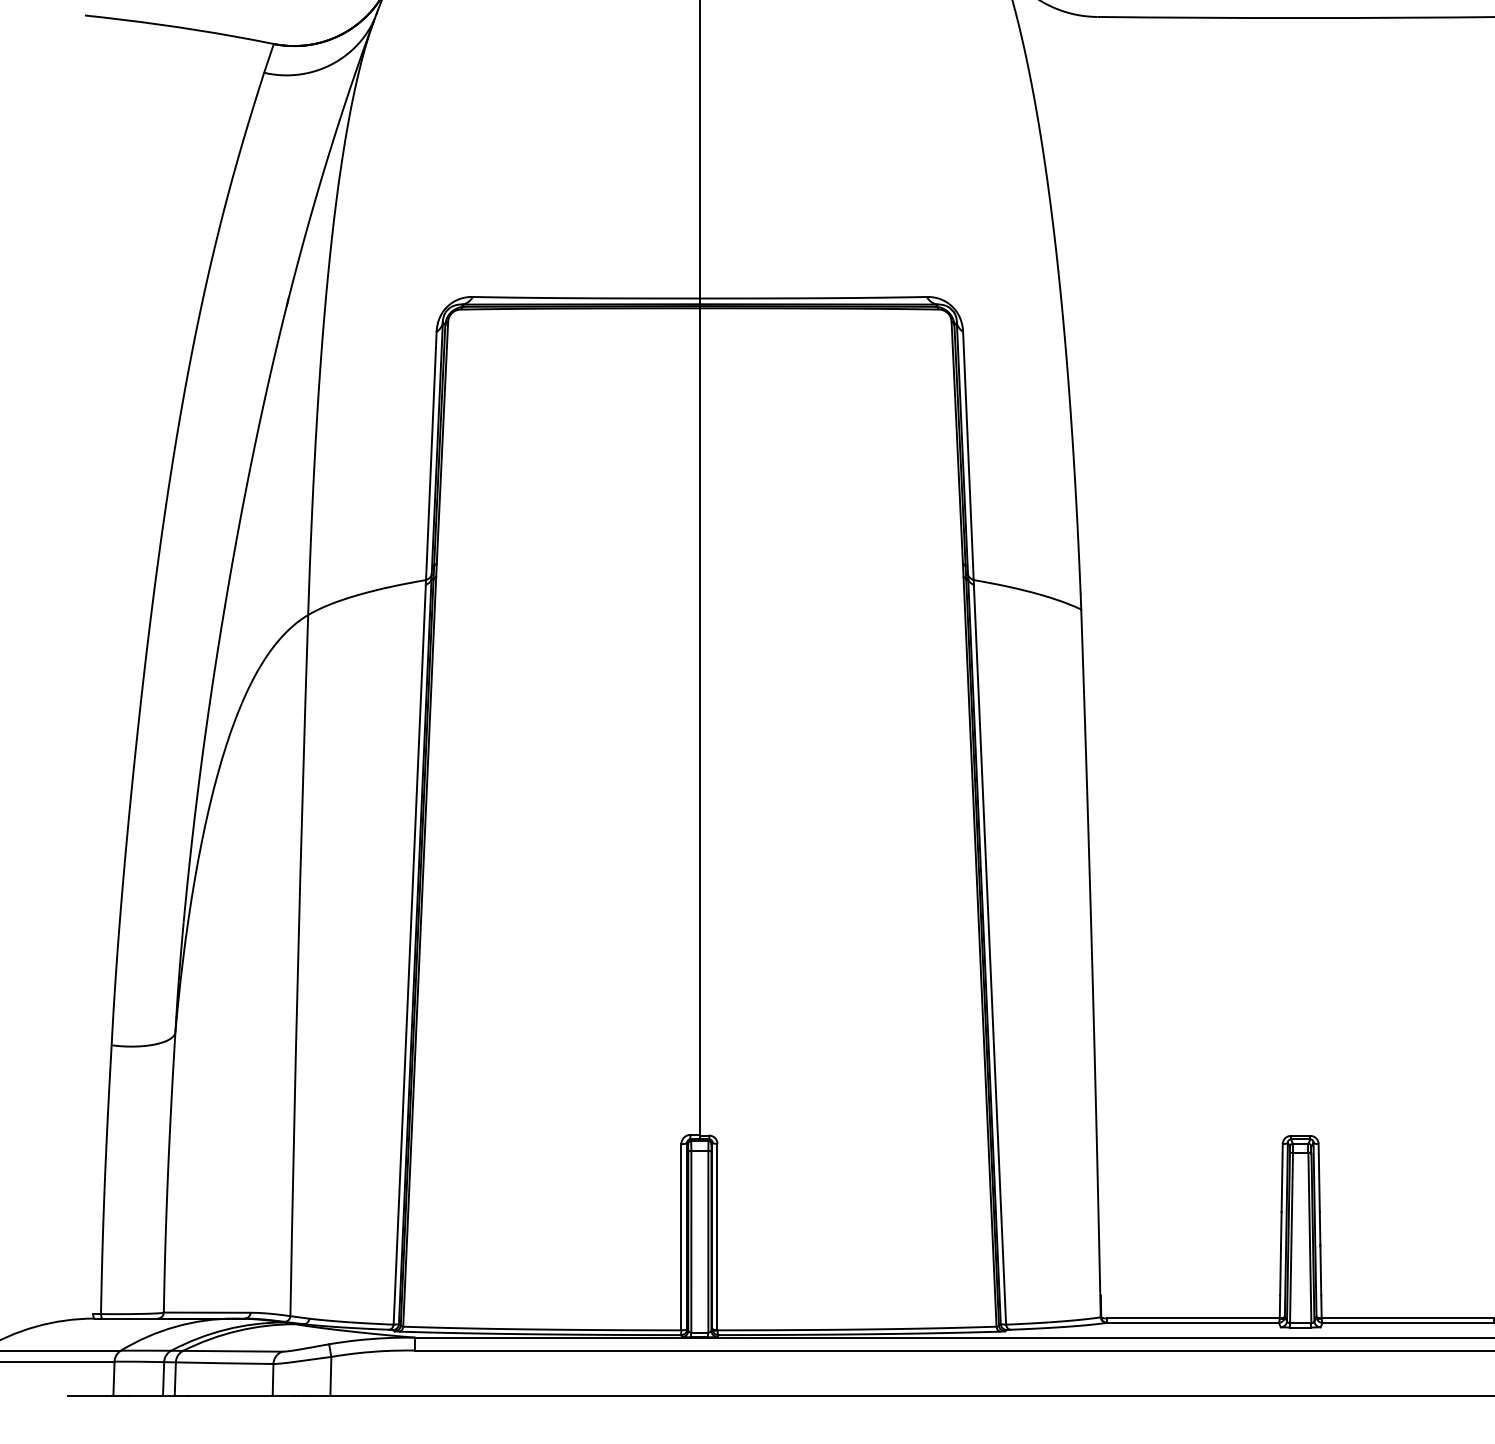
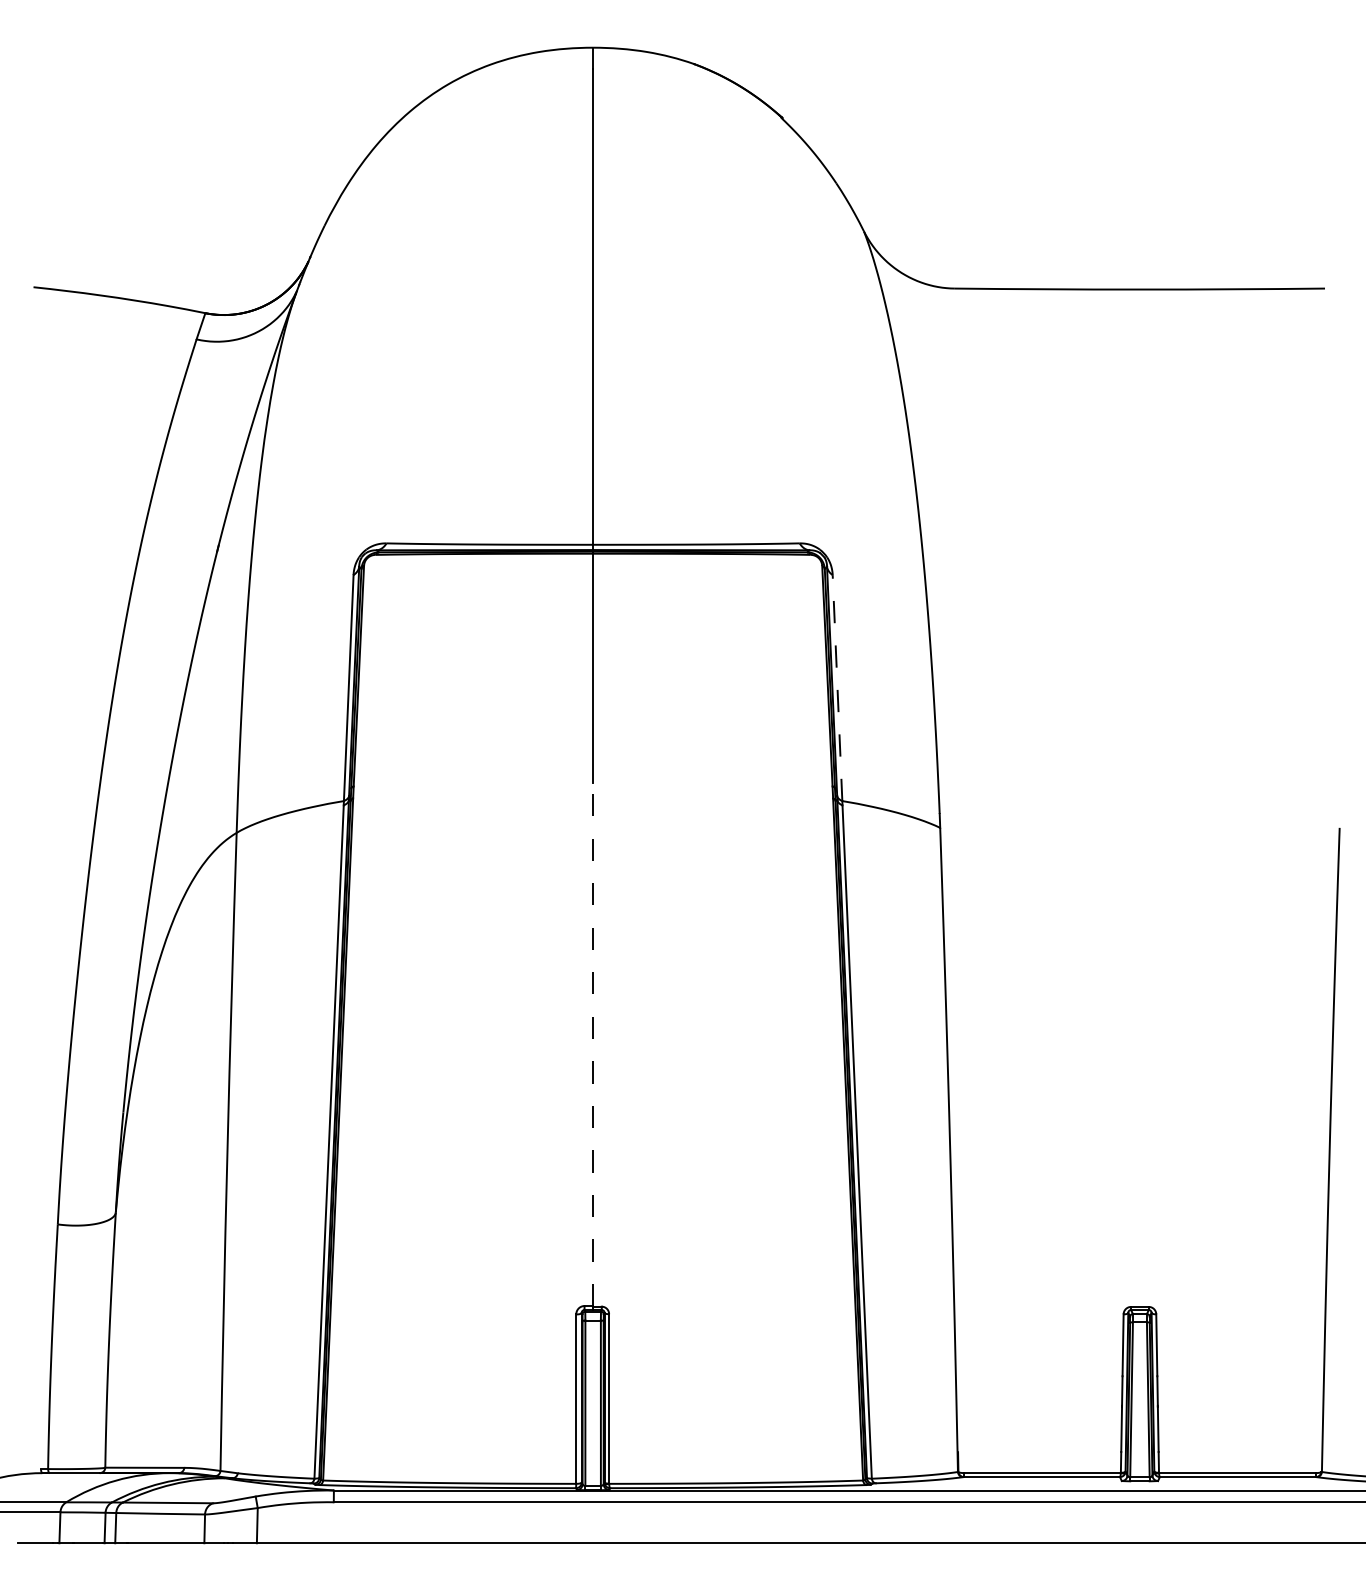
line: (968, 455) -> (837, 687), solid -> dashed
line: (700, 847) -> (593, 1044), solid -> dashed

